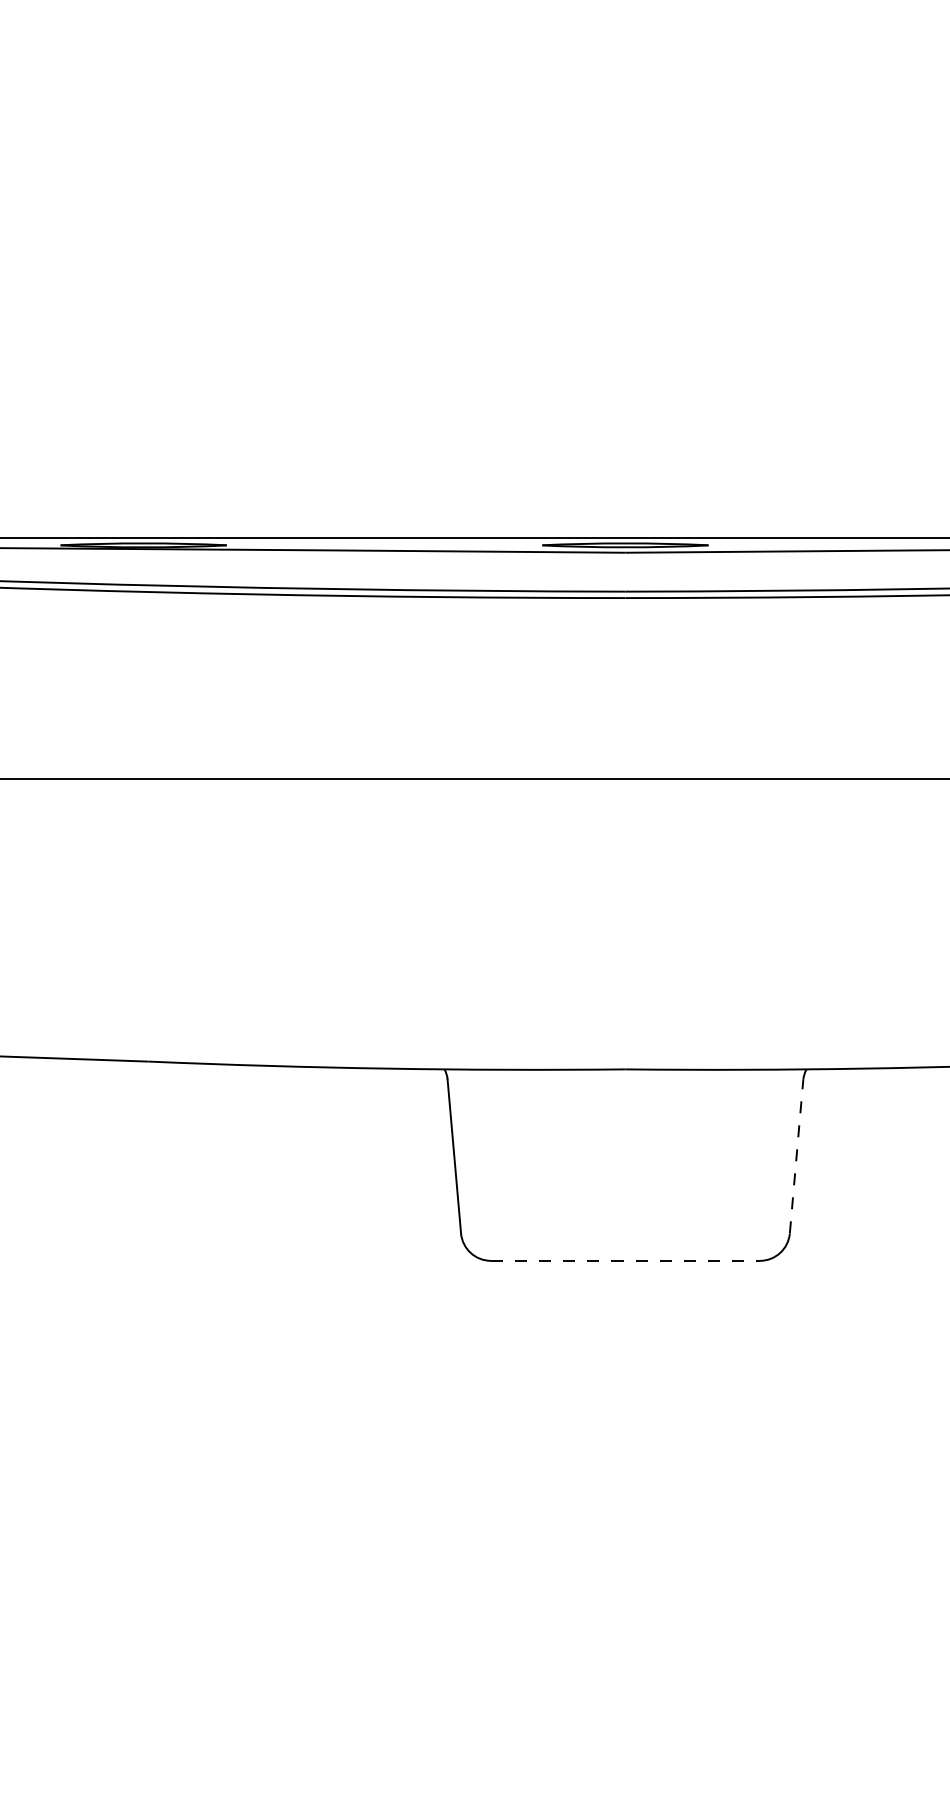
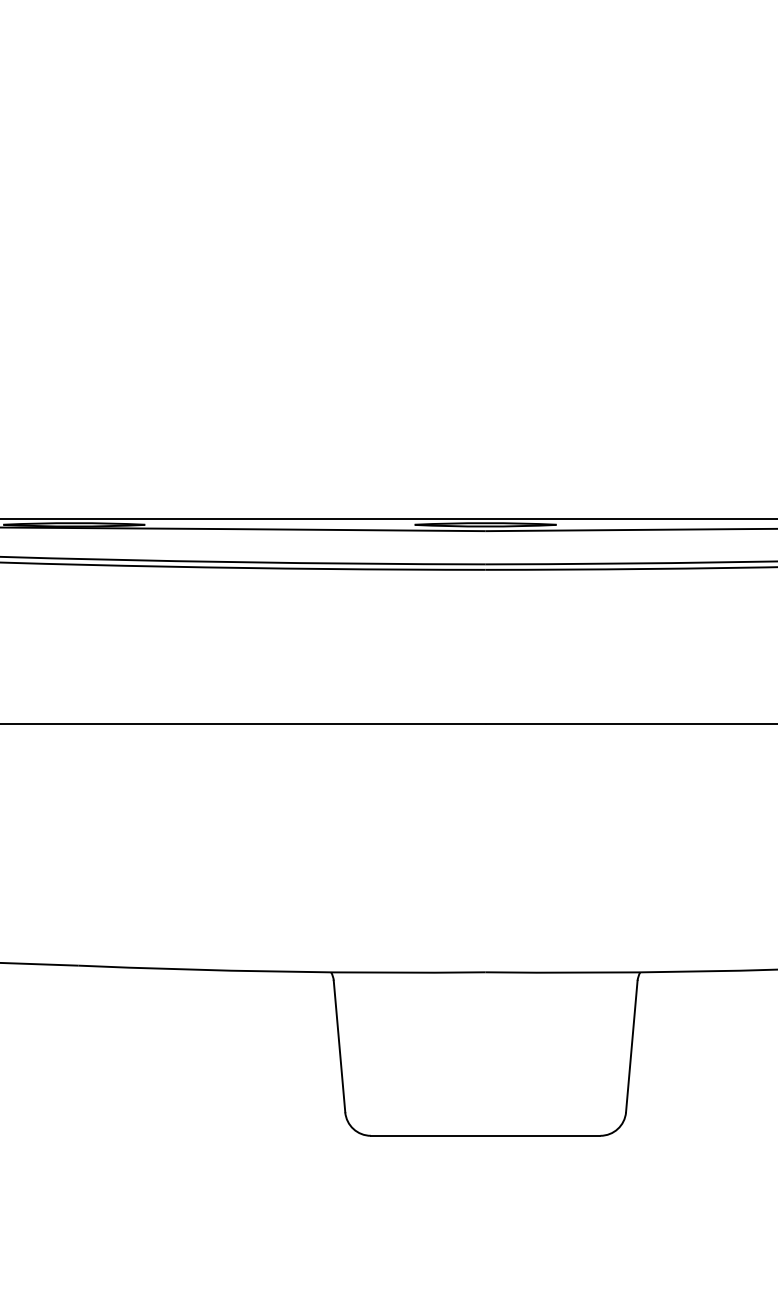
line: (796, 1155) -> (631, 1045), dashed -> solid
line: (625, 1260) -> (485, 1135), dashed -> solid

